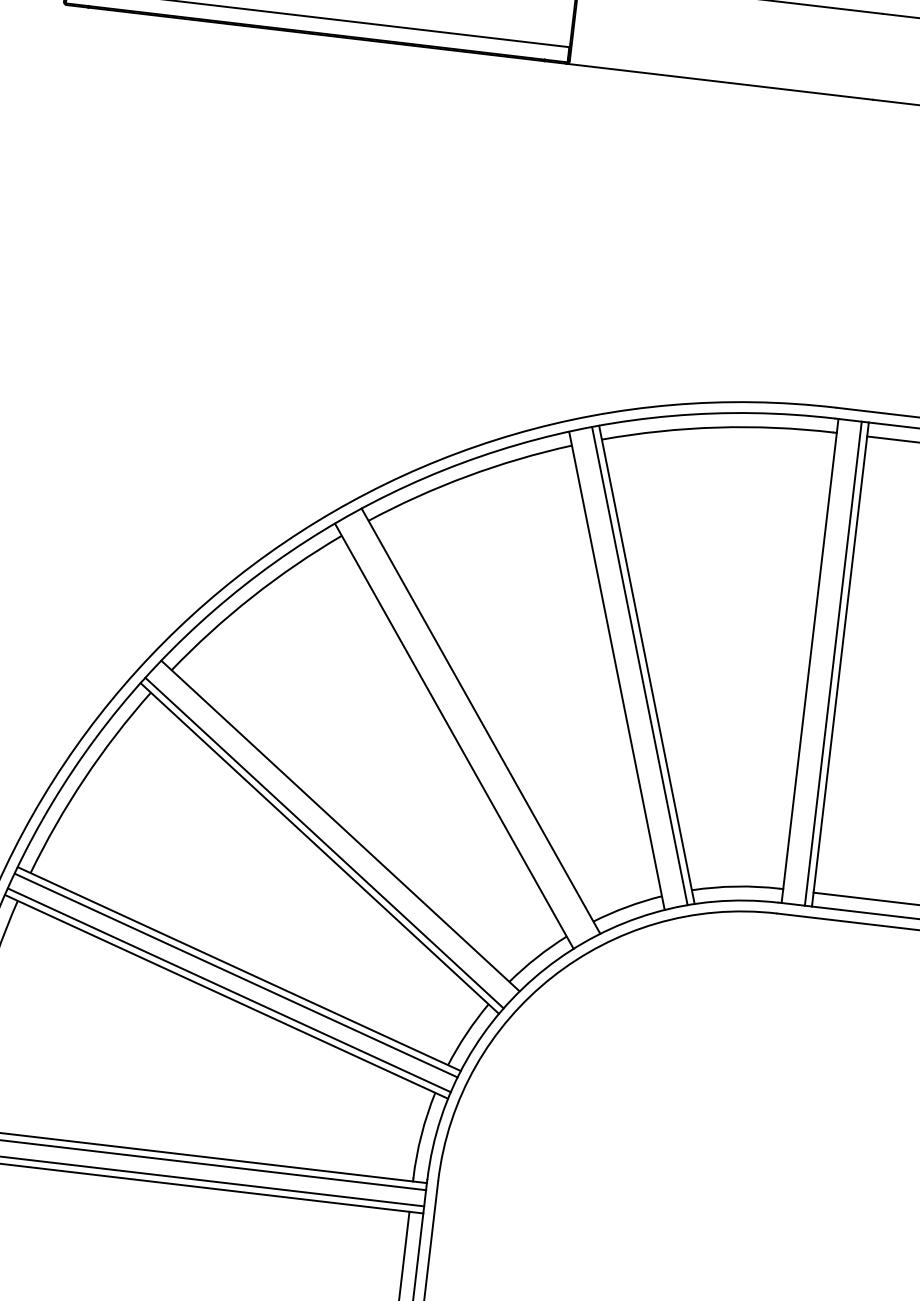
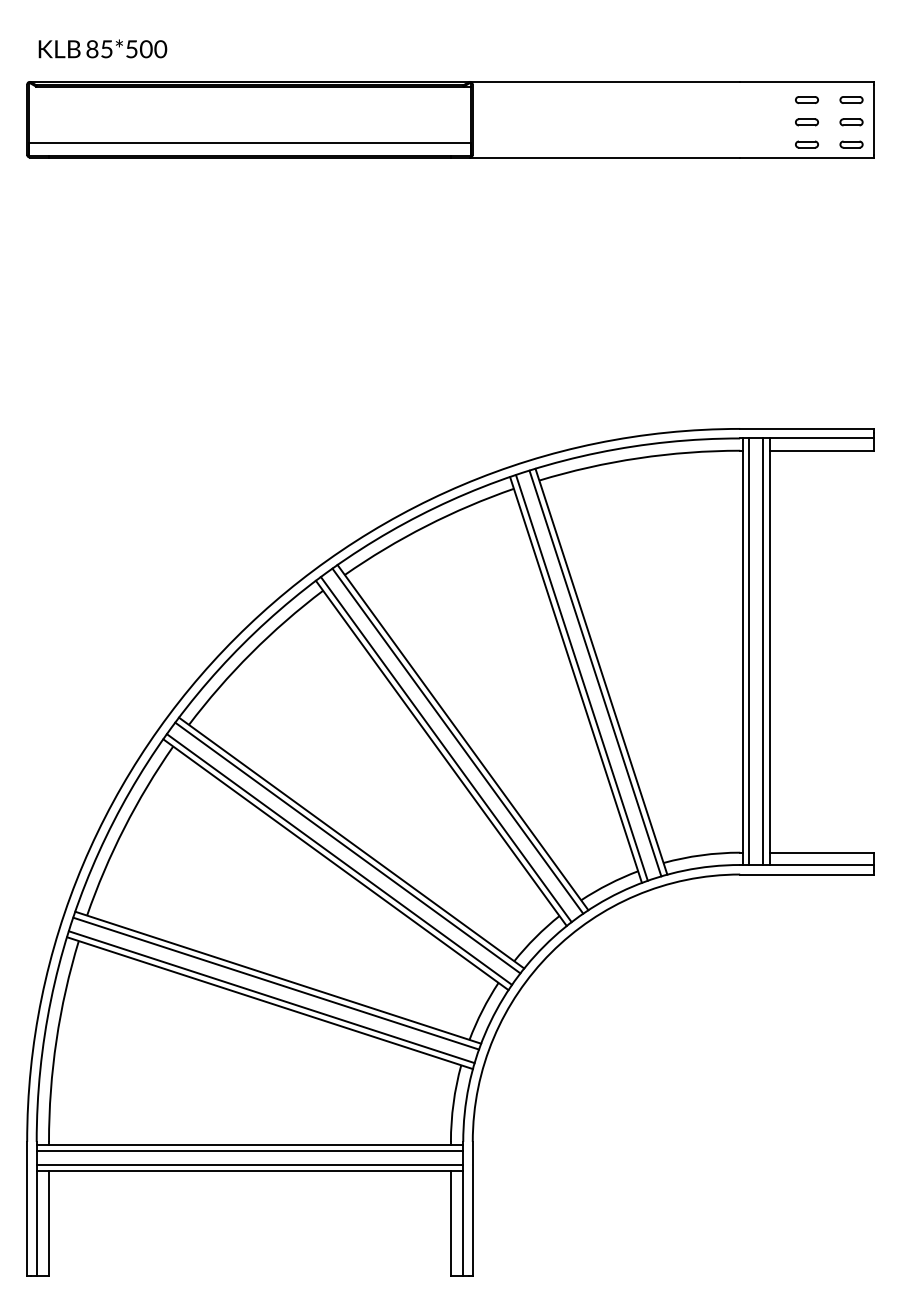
line: (817, 661) -> (749, 651), added
line: (623, 668) -> (581, 677), added
line: (474, 723) -> (457, 740), added
line: (459, 732) -> (445, 749), added
line: (335, 830) -> (347, 847), added

